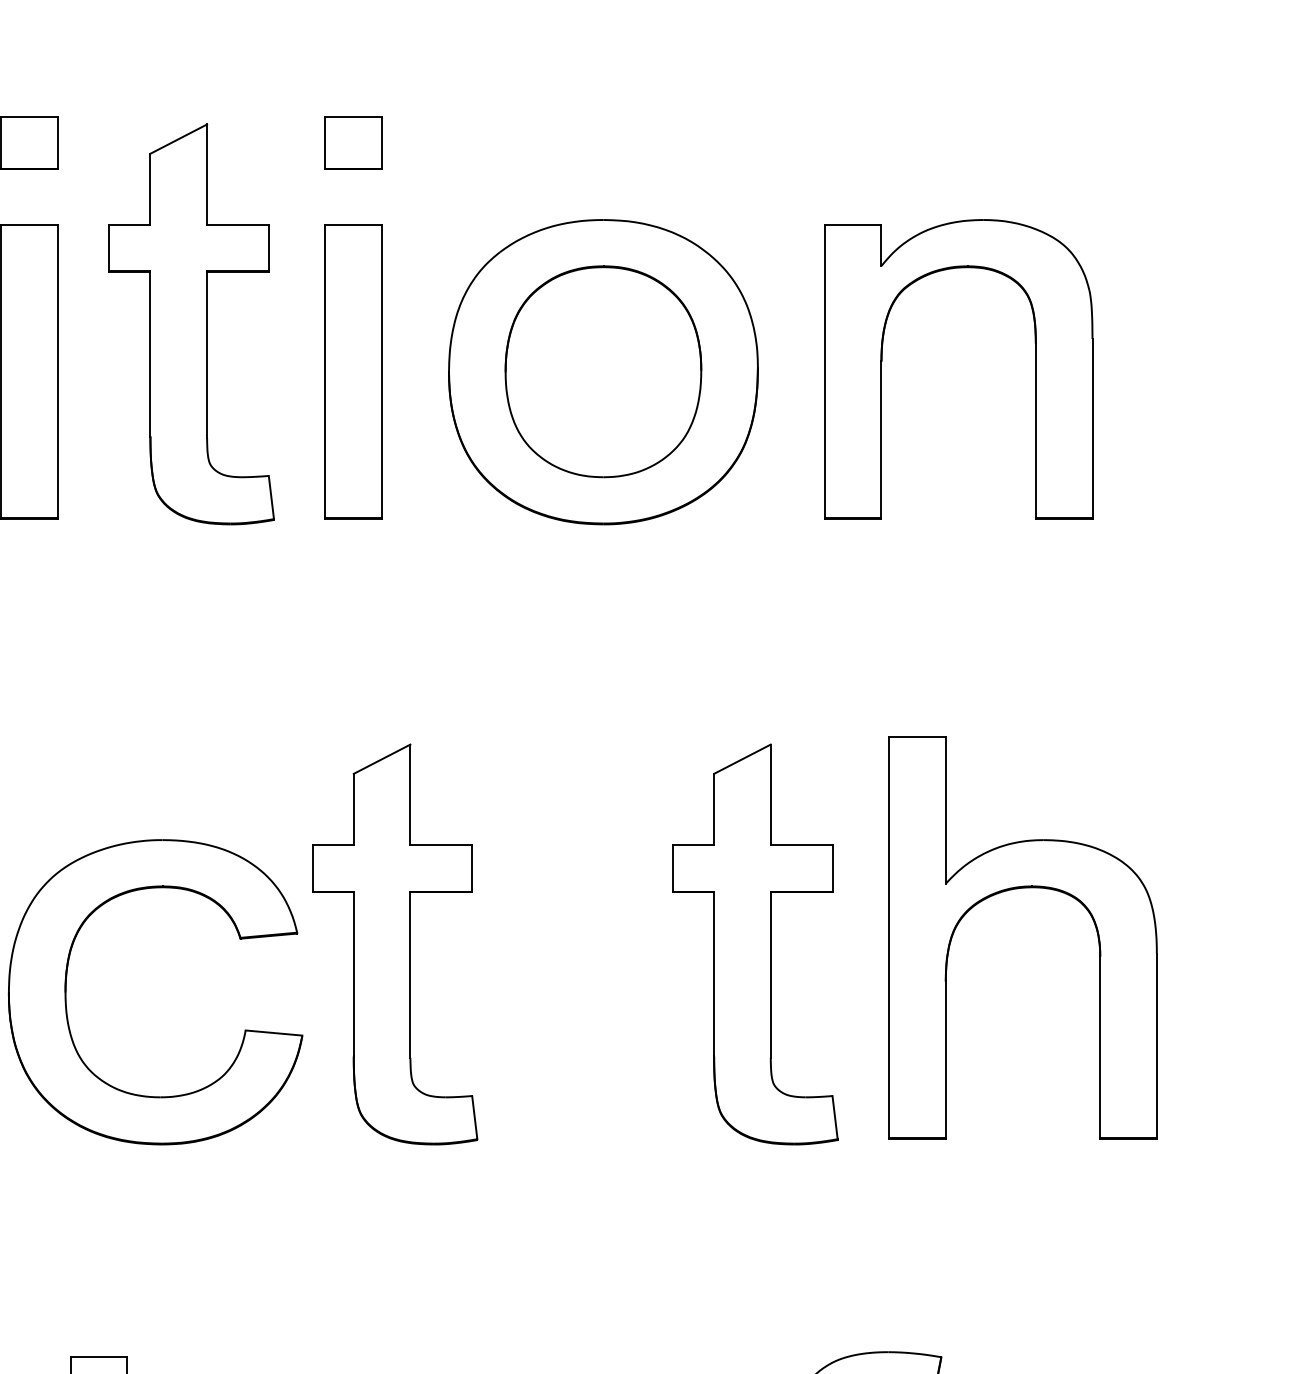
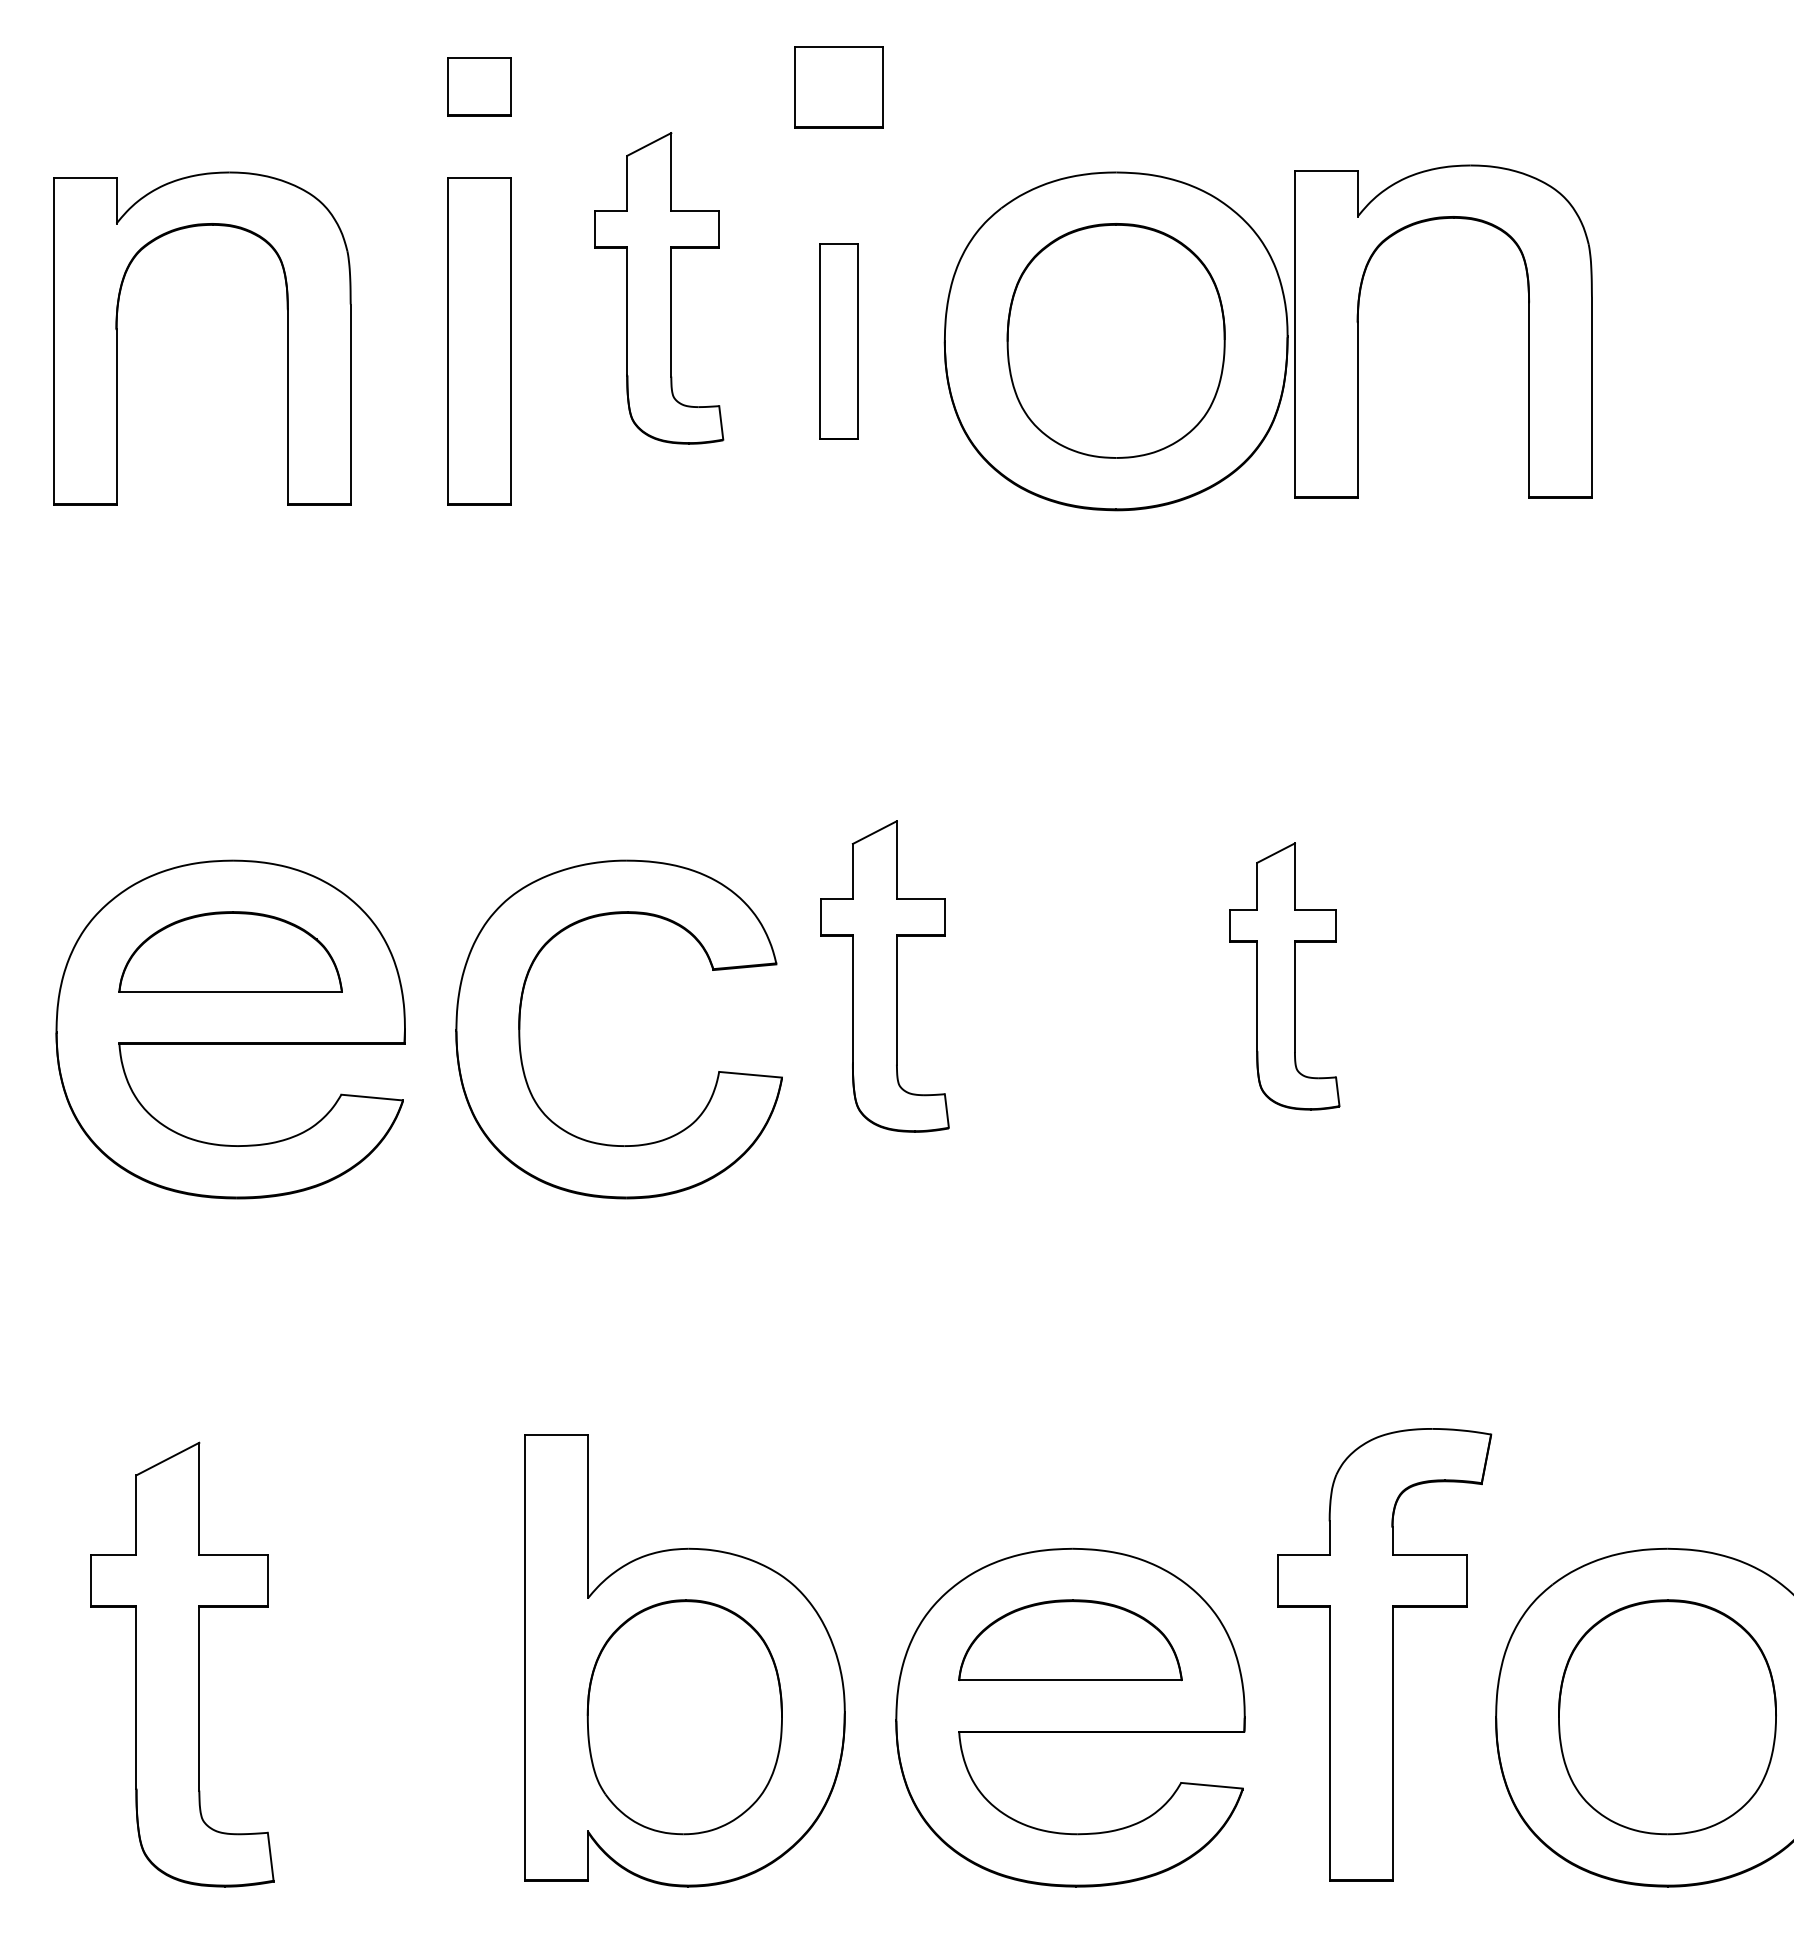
part: (354, 142) -> (839, 86), size x1.4
part: (191, 324) -> (659, 288), size x0.7
part: (882, 369) -> (1358, 331), moved
part: (354, 372) -> (839, 341), size x0.6
part: (1011, 890) -> (1569, 916), removed
part: (394, 944) -> (884, 976), size x0.7
part: (755, 944) -> (1284, 976), size x0.6

